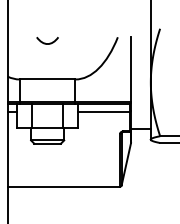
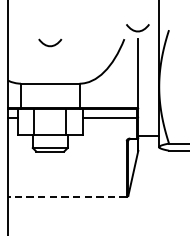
curve: (128, 28) -> (135, 29), added
line: (63, 186) -> (67, 196), solid -> dashed

